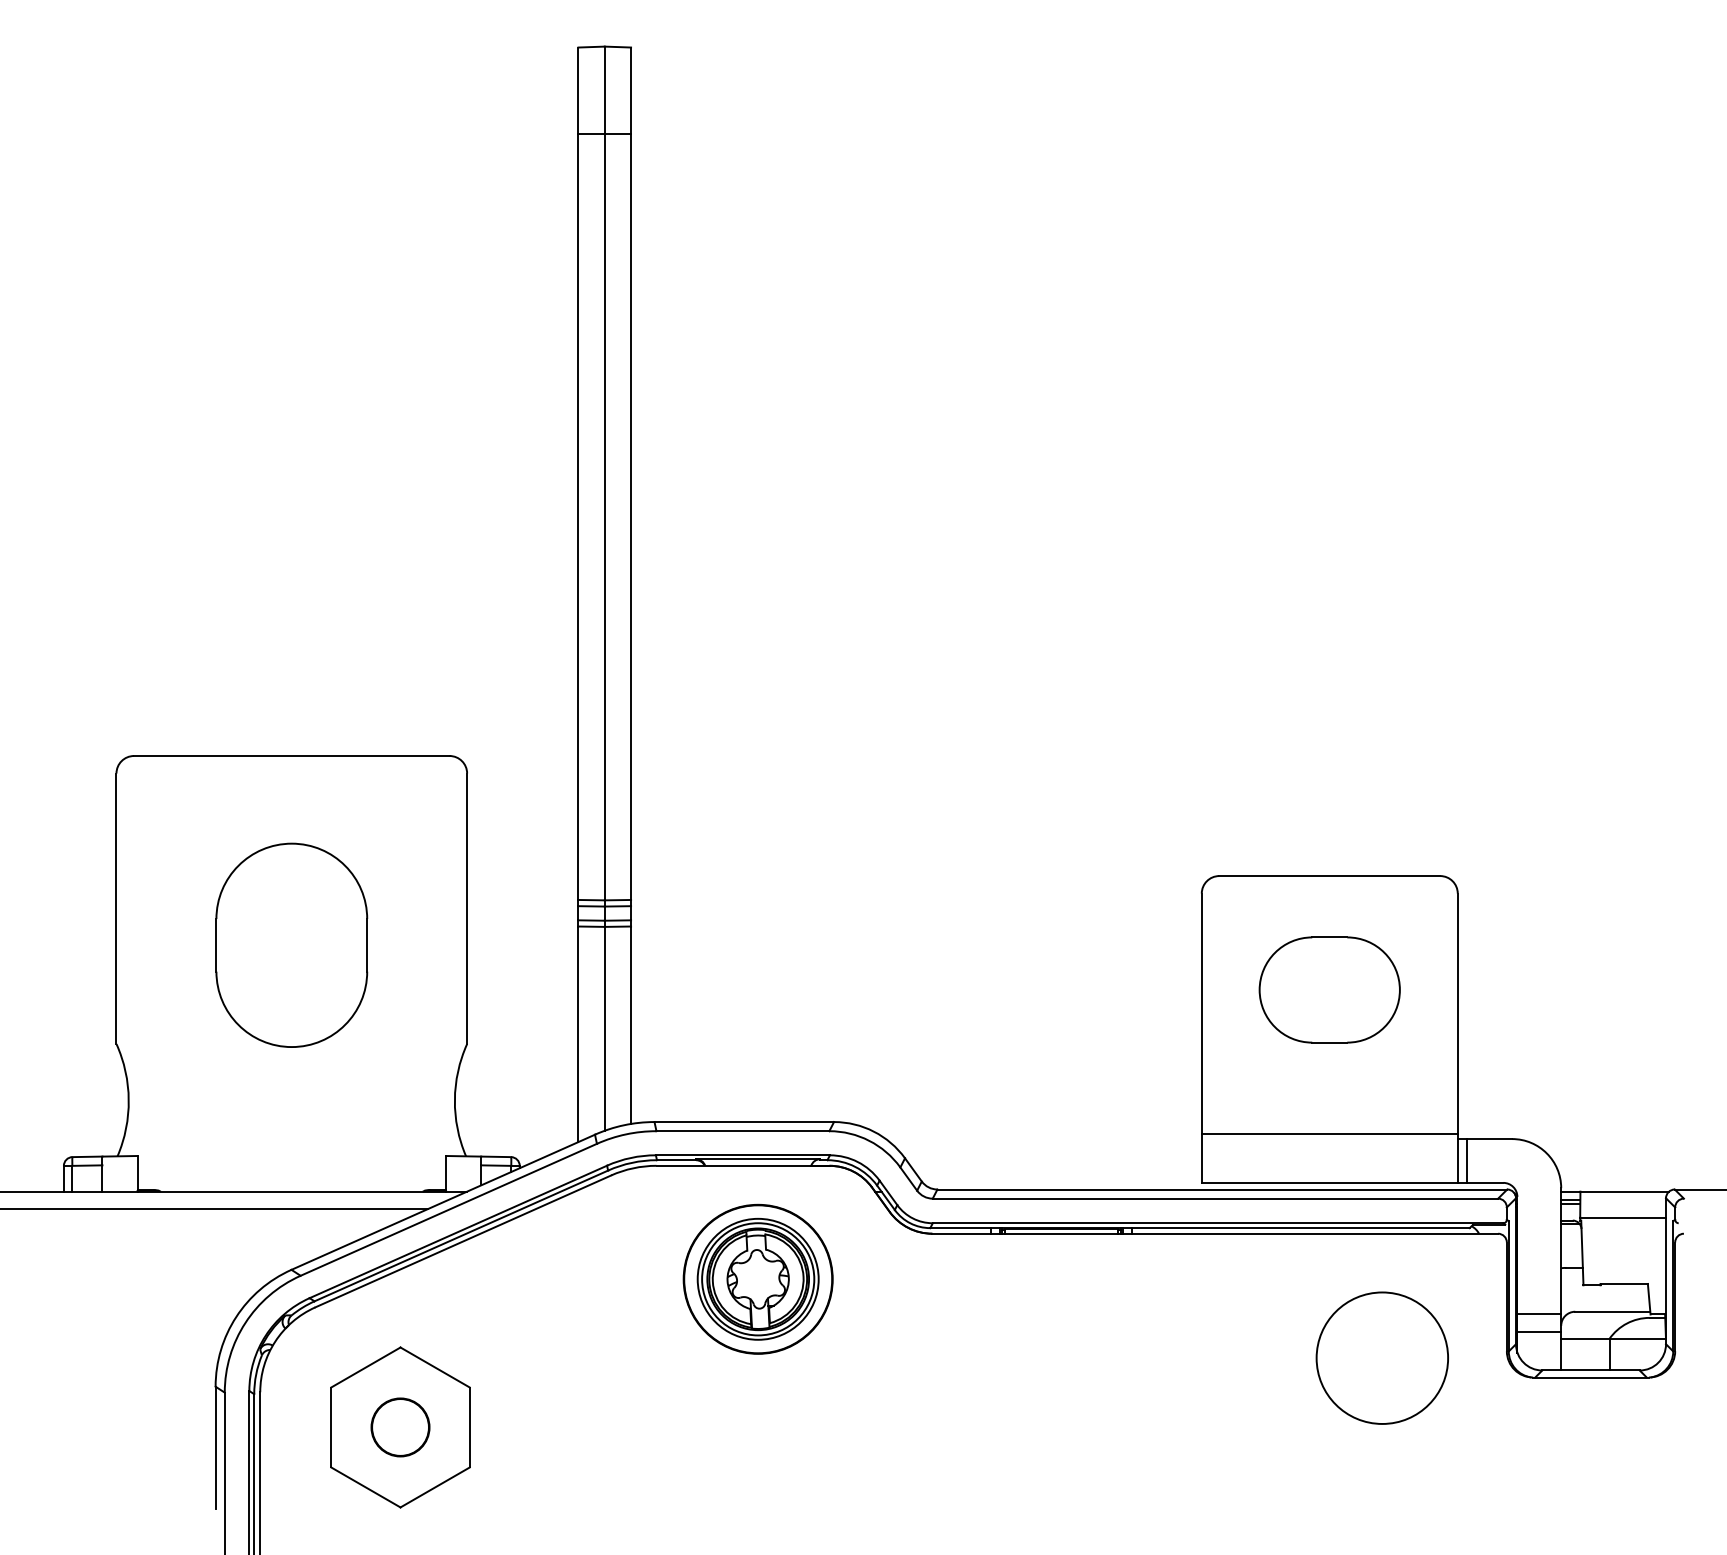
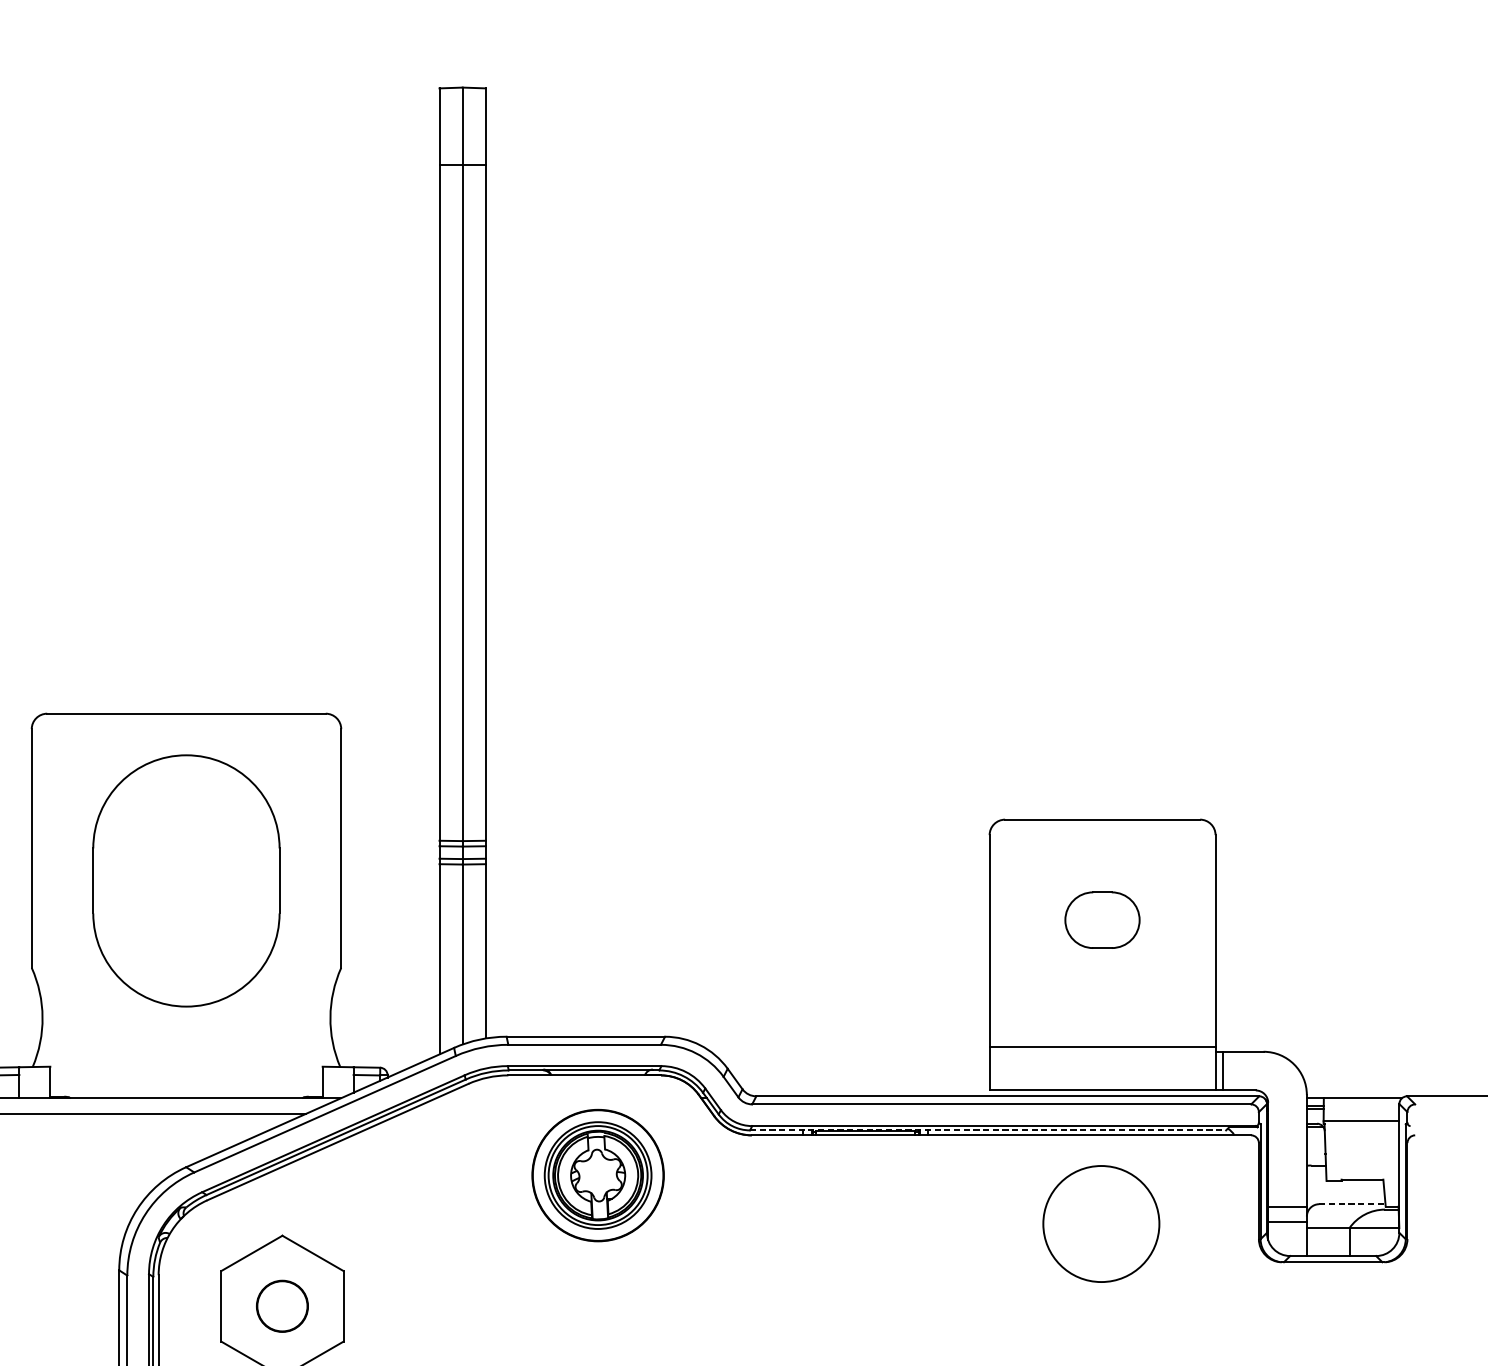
part: (291, 944) -> (186, 880), size x1.4
part: (1329, 989) -> (1102, 919), size x0.6
line: (1200, 1228) -> (988, 1130), solid -> dashed
line: (1612, 1311) -> (1352, 1203), solid -> dashed
circle: (1381, 1357) -> (1100, 1223), moved

